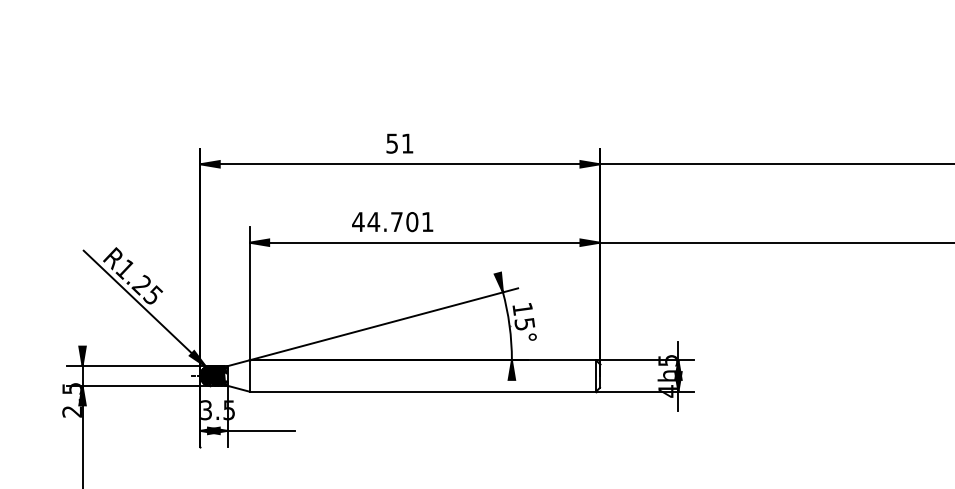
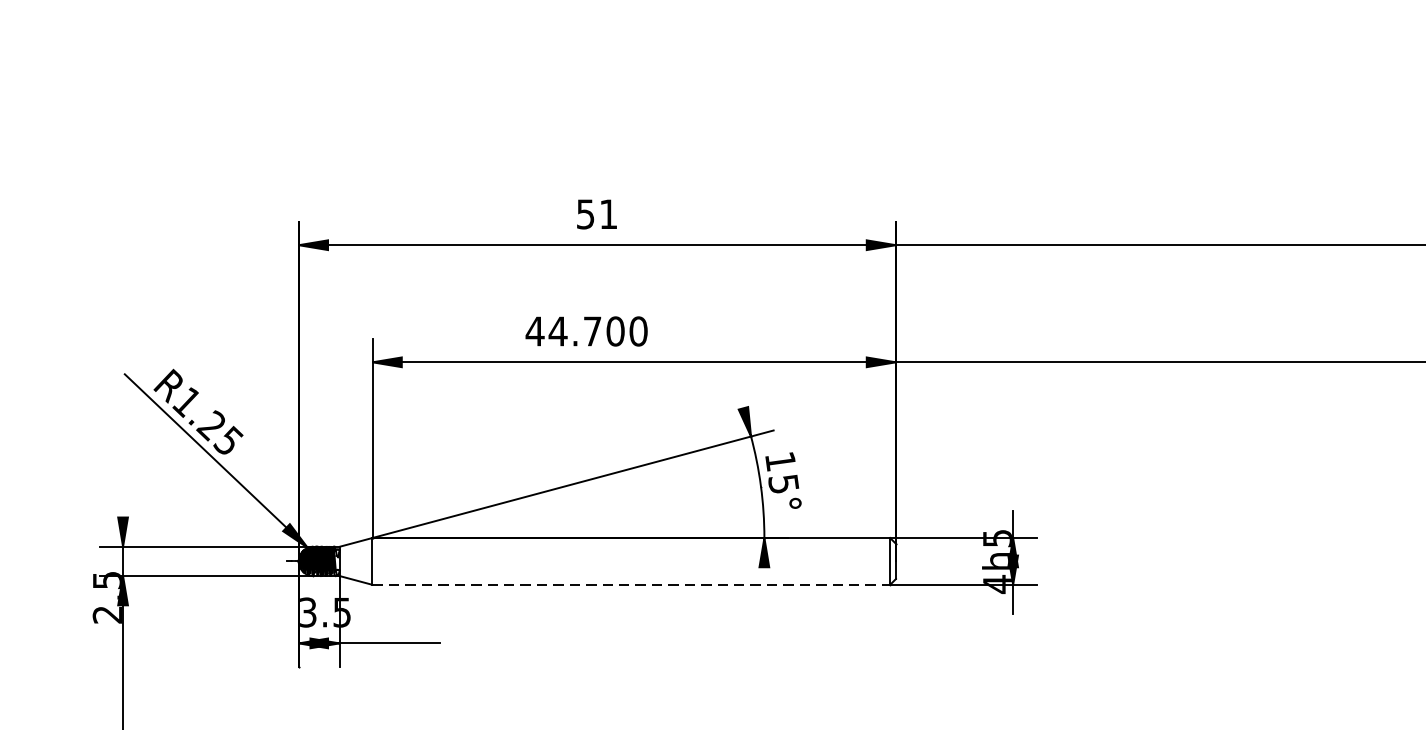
text: (427, 222) -> (638, 332), 44.701 -> 44.700
line: (423, 391) -> (632, 584), solid -> dashed

